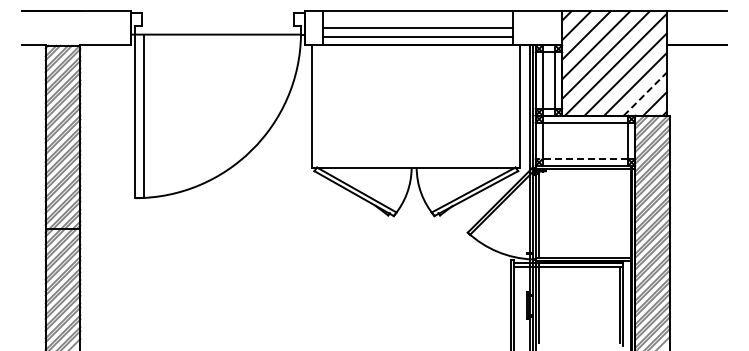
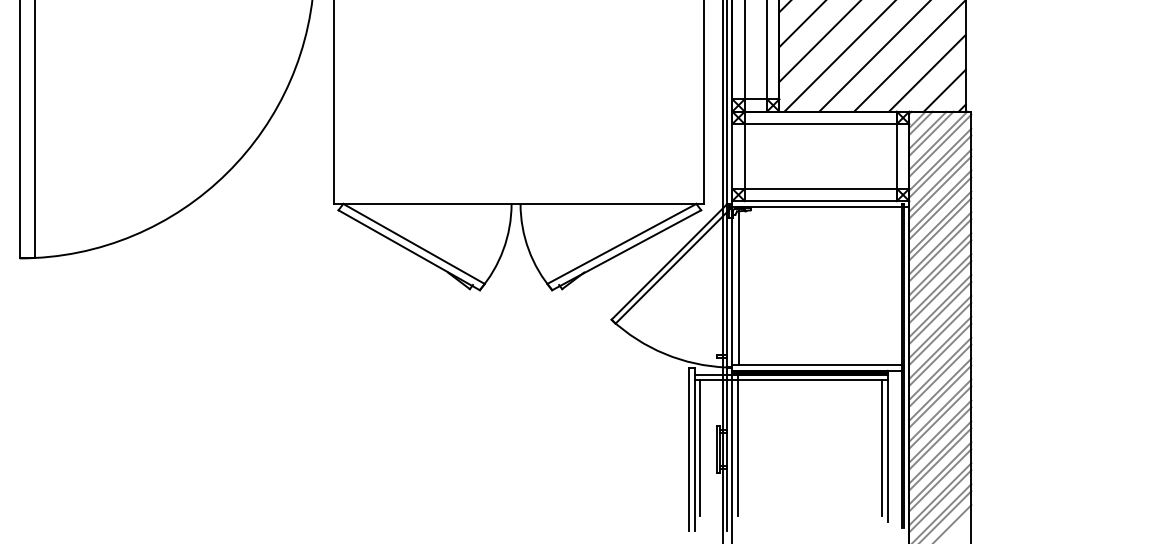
line: (645, 93) -> (927, 72), dashed -> solid
line: (581, 159) -> (813, 189), dashed -> solid
line: (517, 304) -> (699, 447), added

